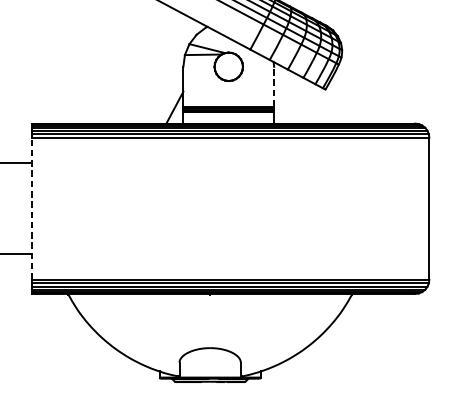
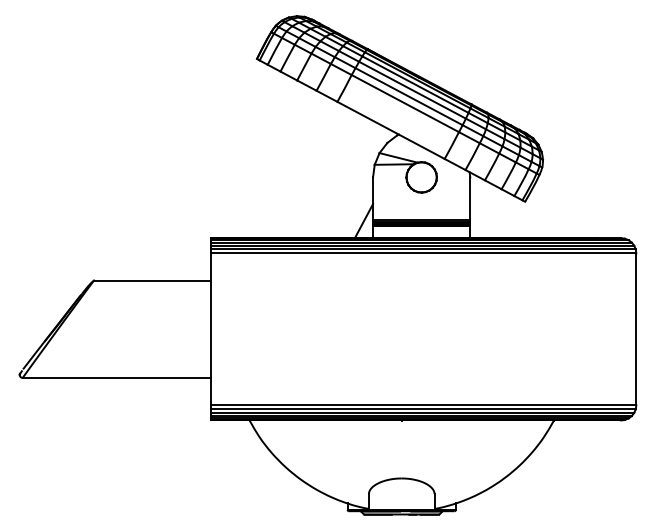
line: (274, 86) -> (470, 198), dashed -> solid
line: (31, 208) -> (210, 329), dashed -> solid

